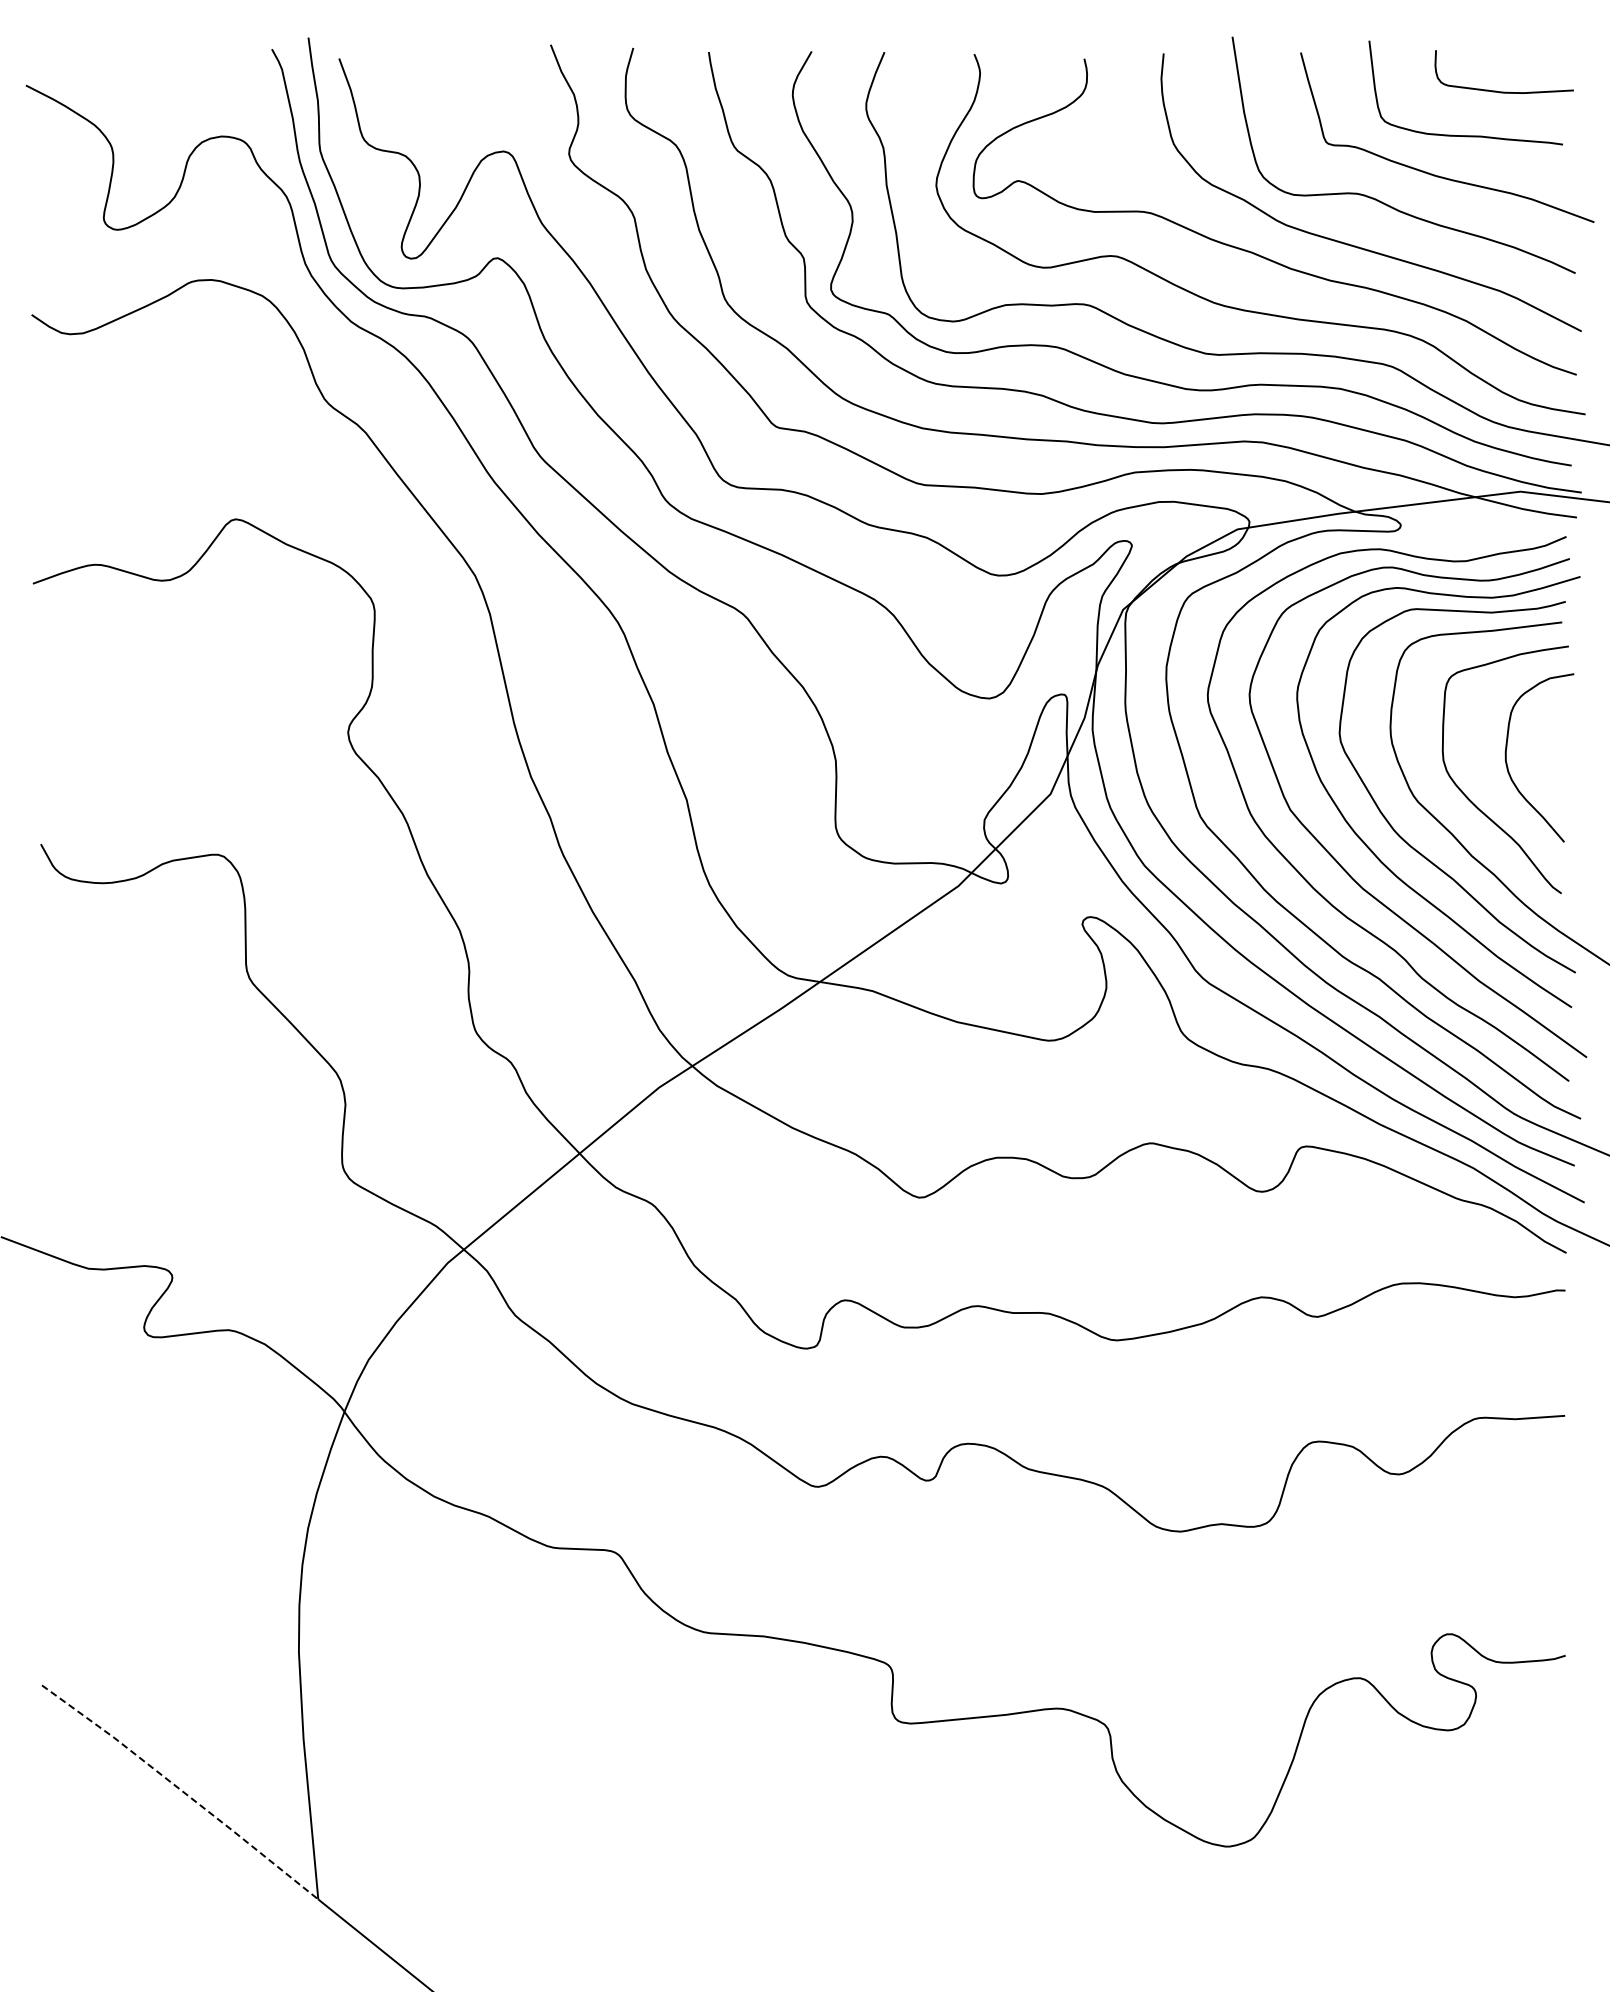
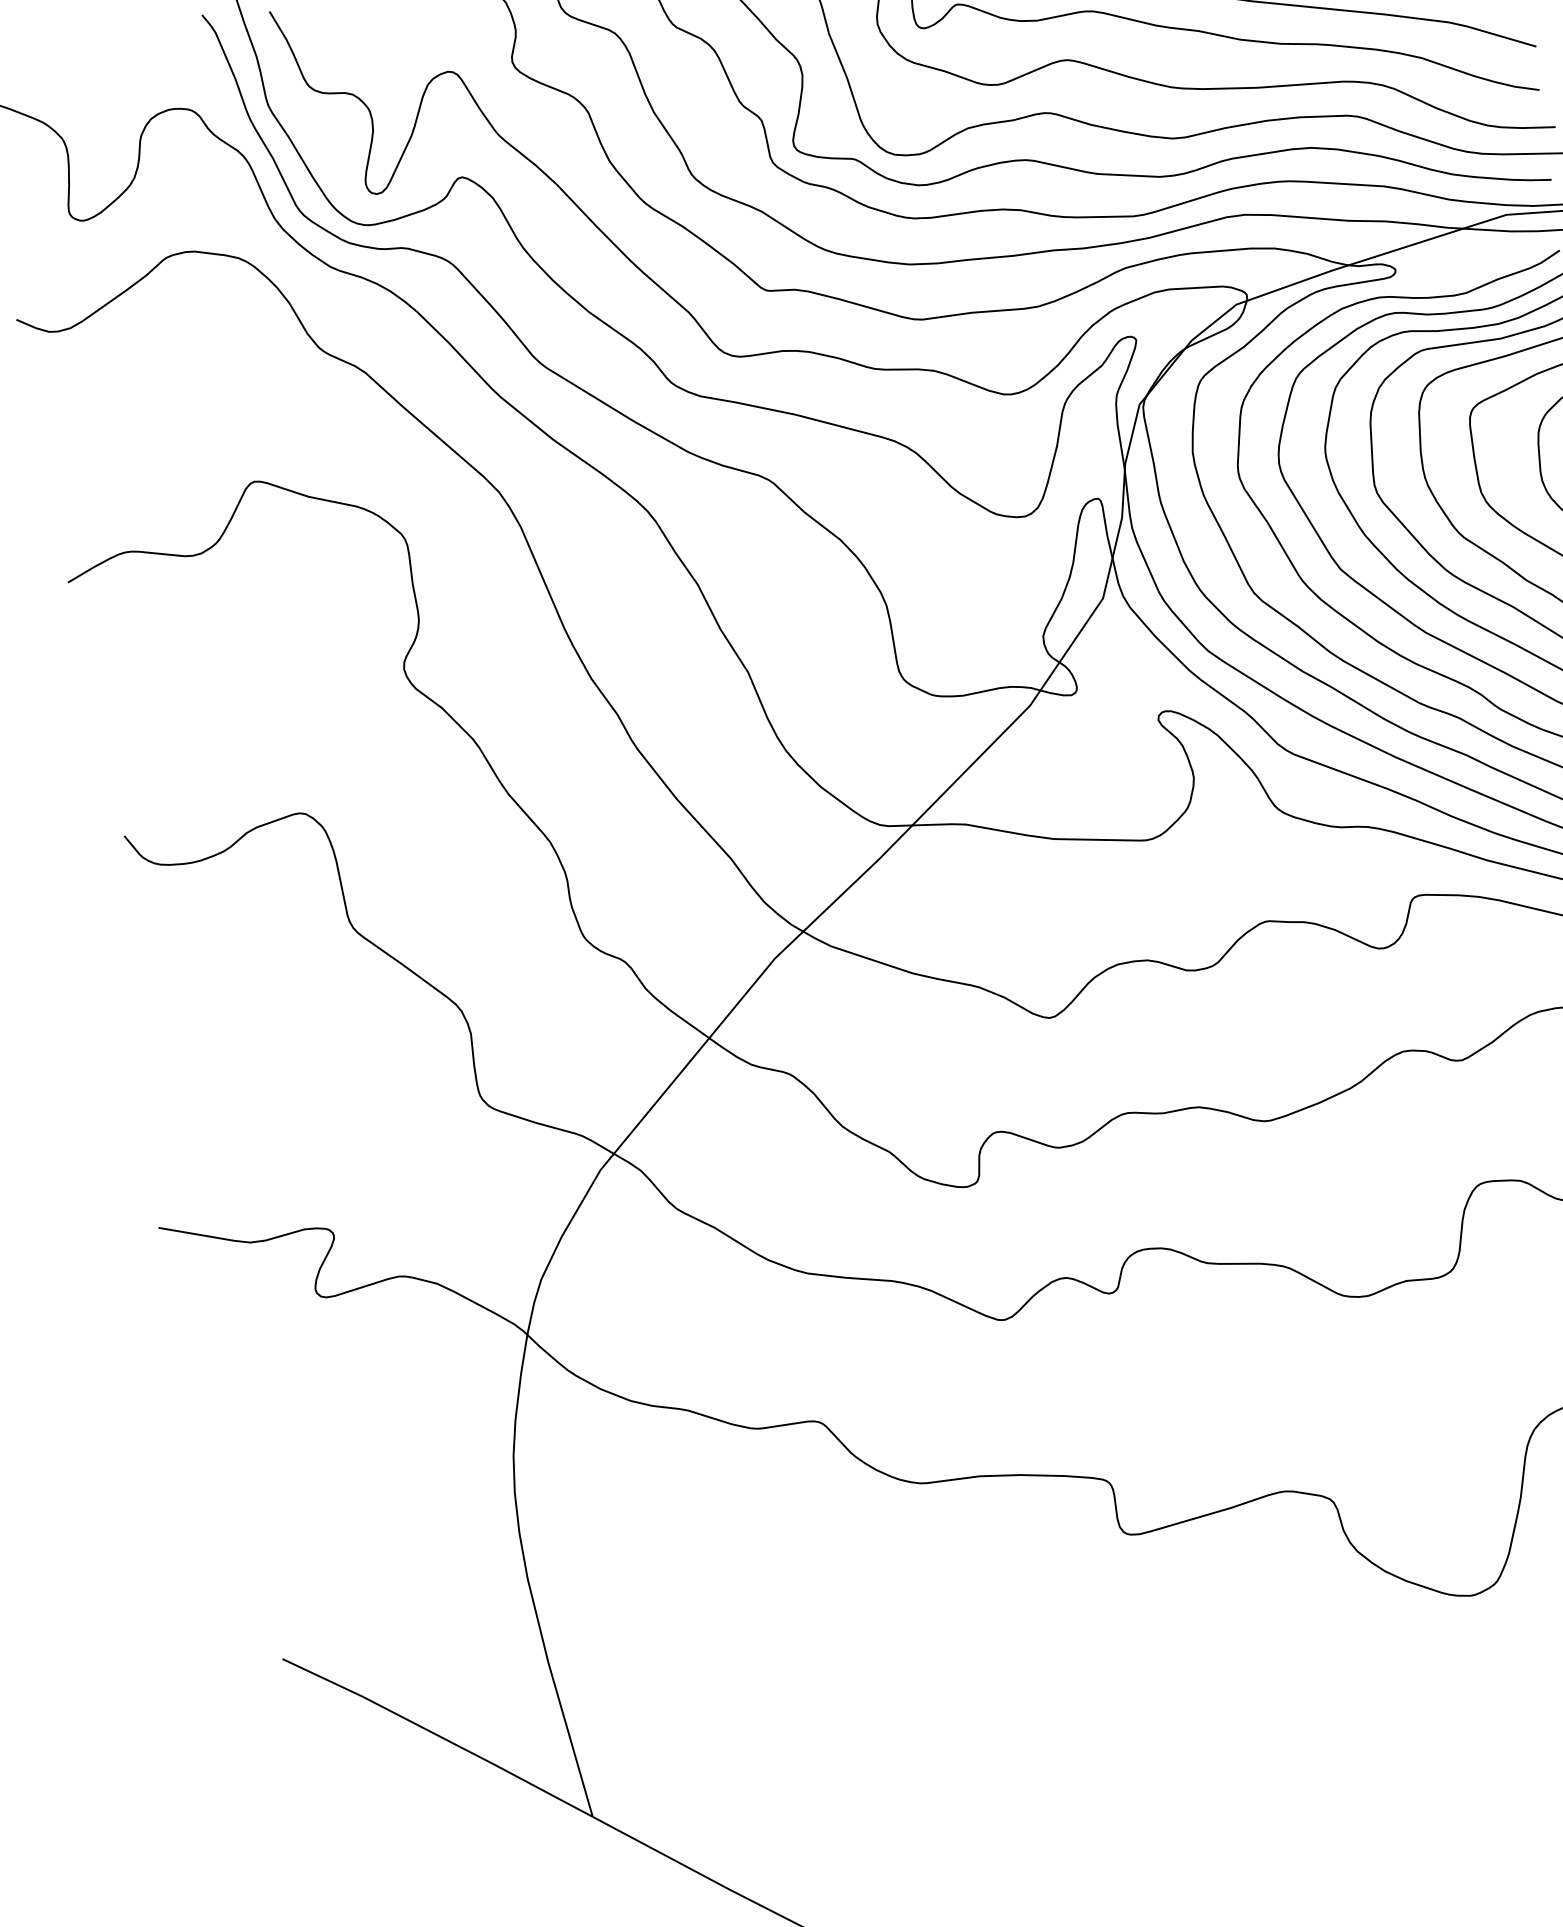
line: (182, 1791) -> (439, 1736), dashed -> solid

